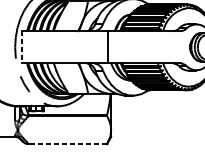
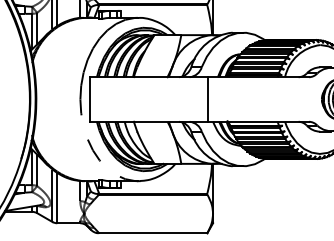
line: (21, 48) -> (89, 100), dashed -> solid
line: (67, 144) -> (152, 233), dashed -> solid

